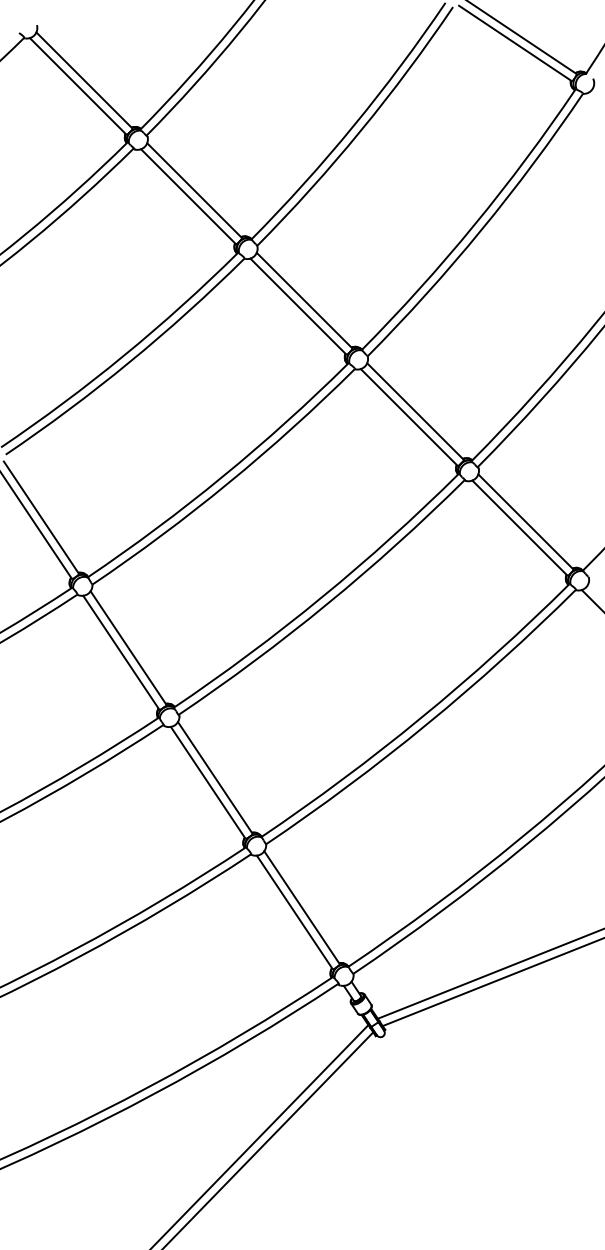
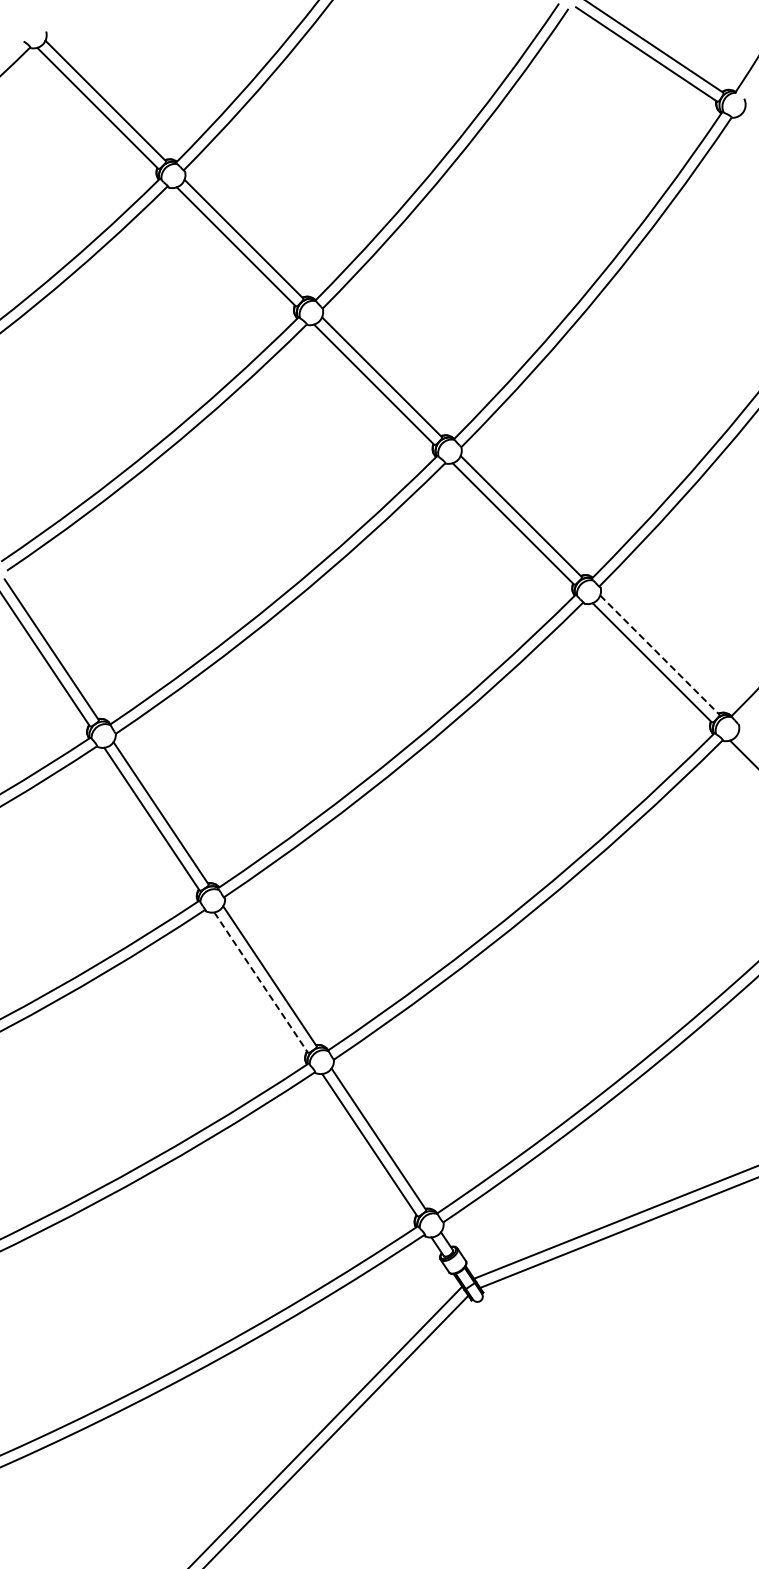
line: (526, 522) -> (660, 655), solid -> dashed
line: (207, 782) -> (260, 982), solid -> dashed

